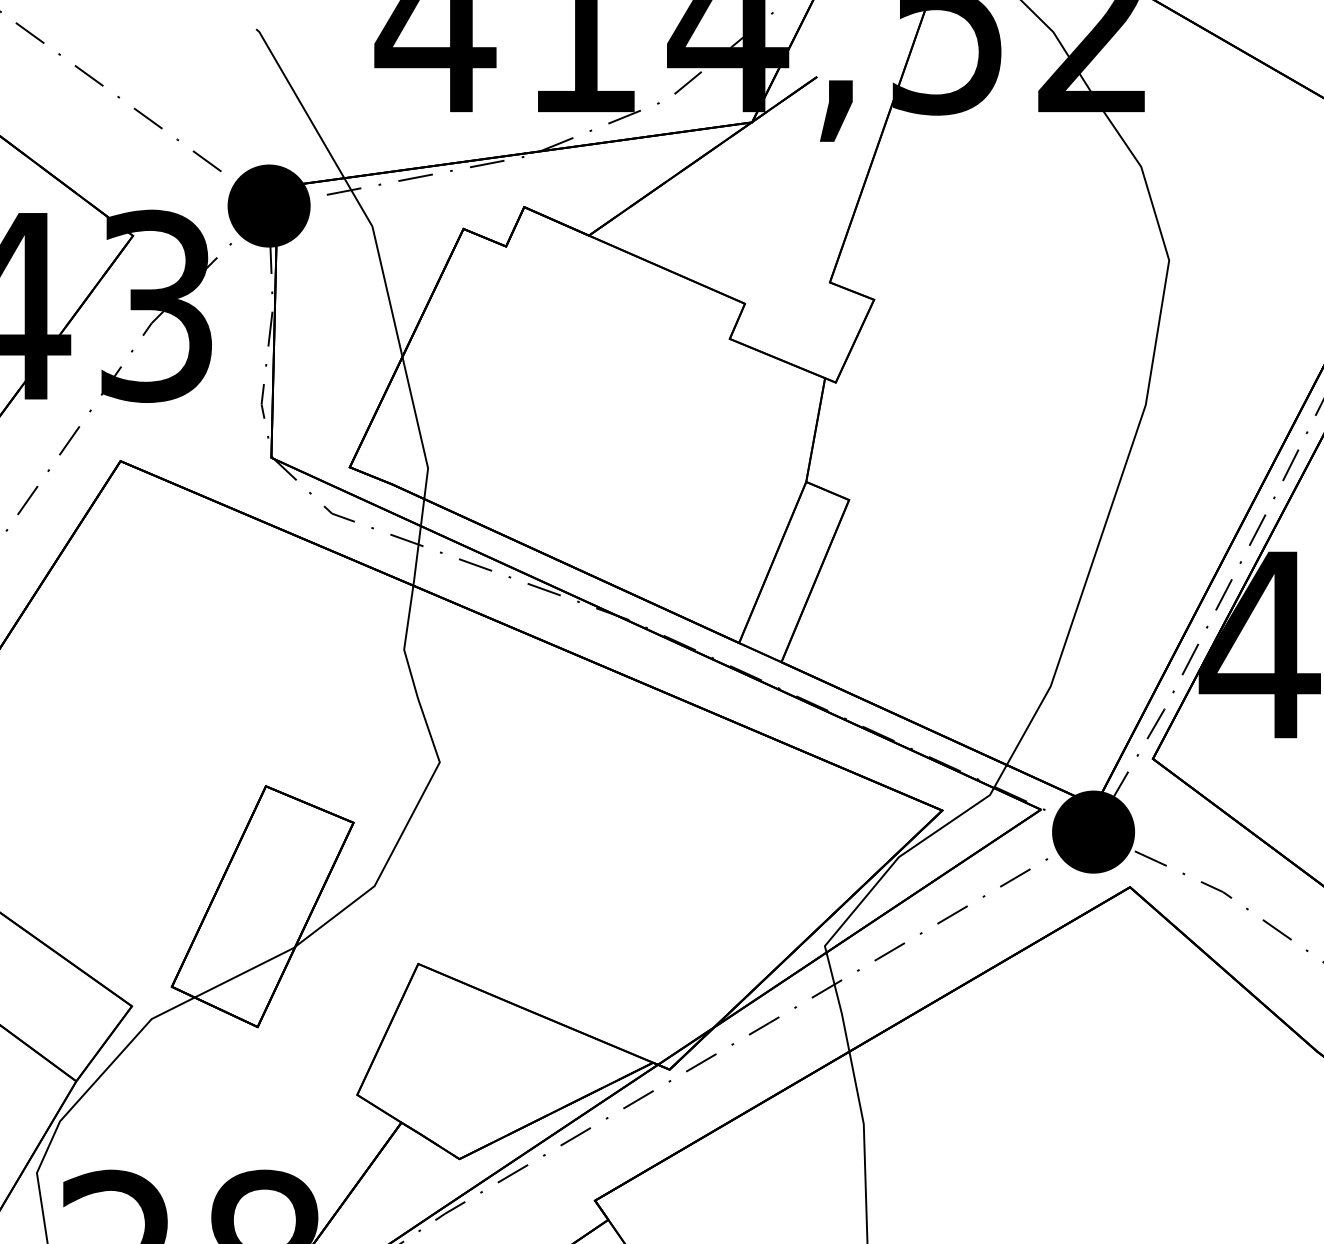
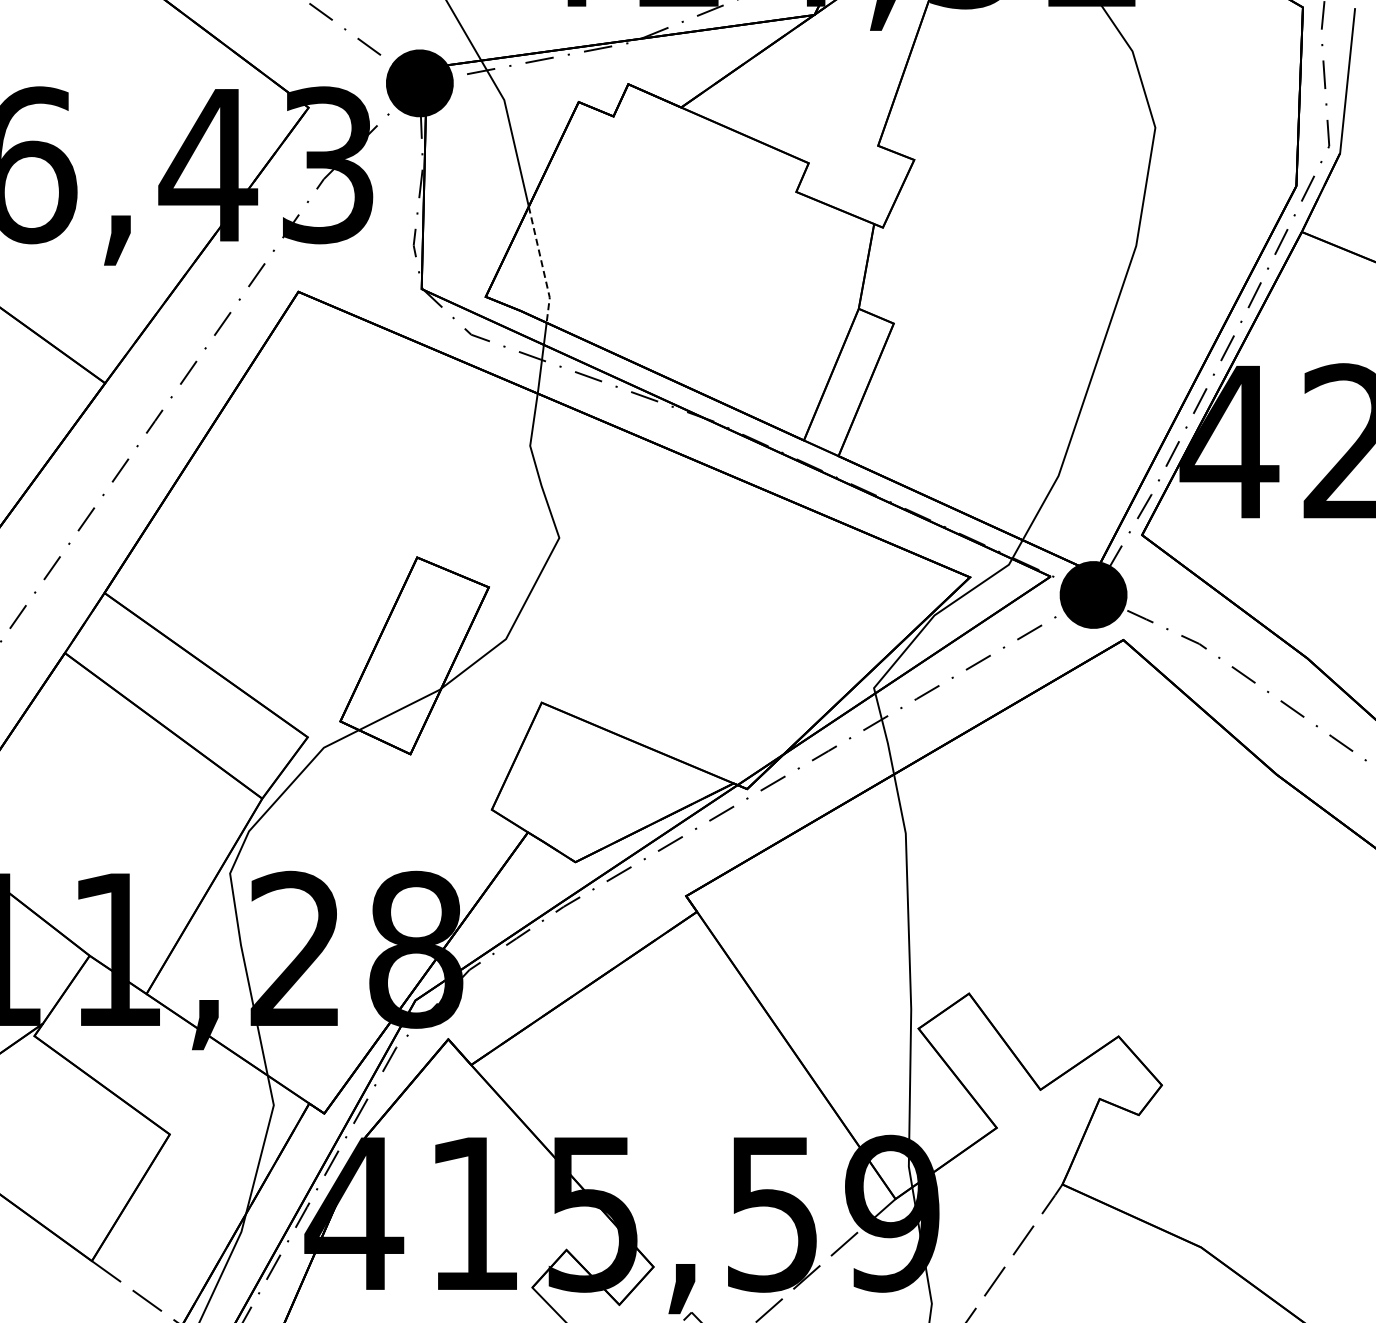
line: (419, 428) -> (542, 265), solid -> dashed

